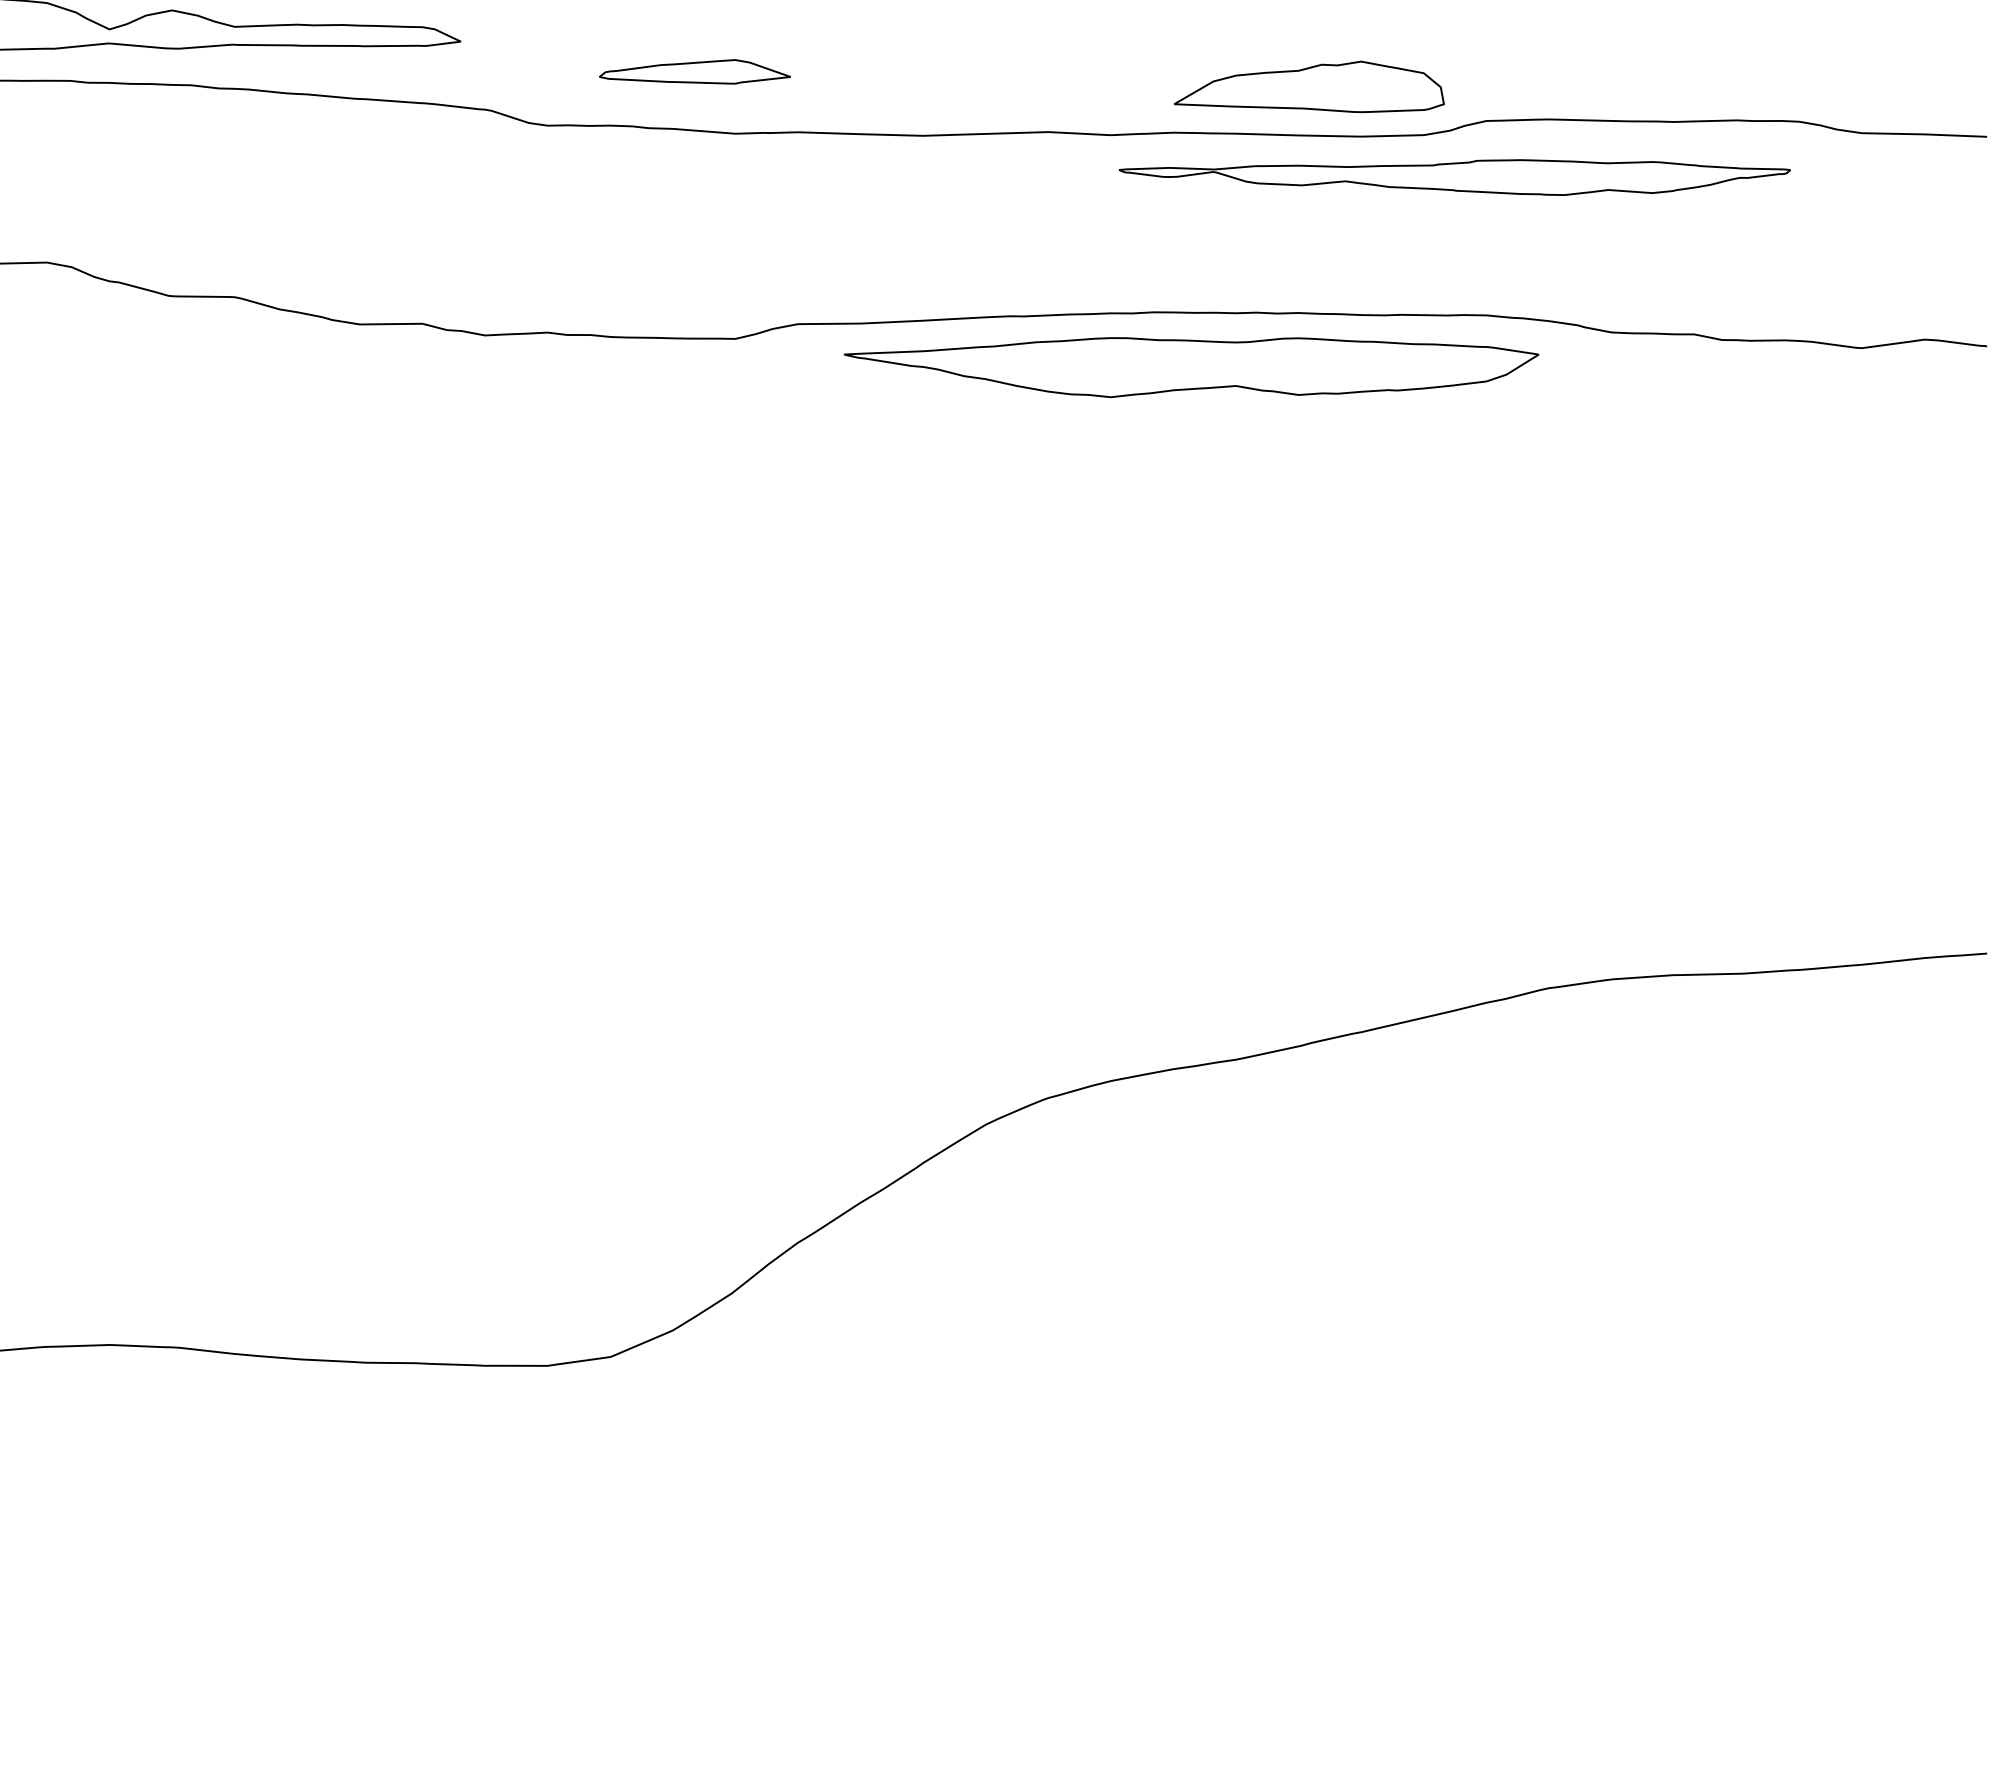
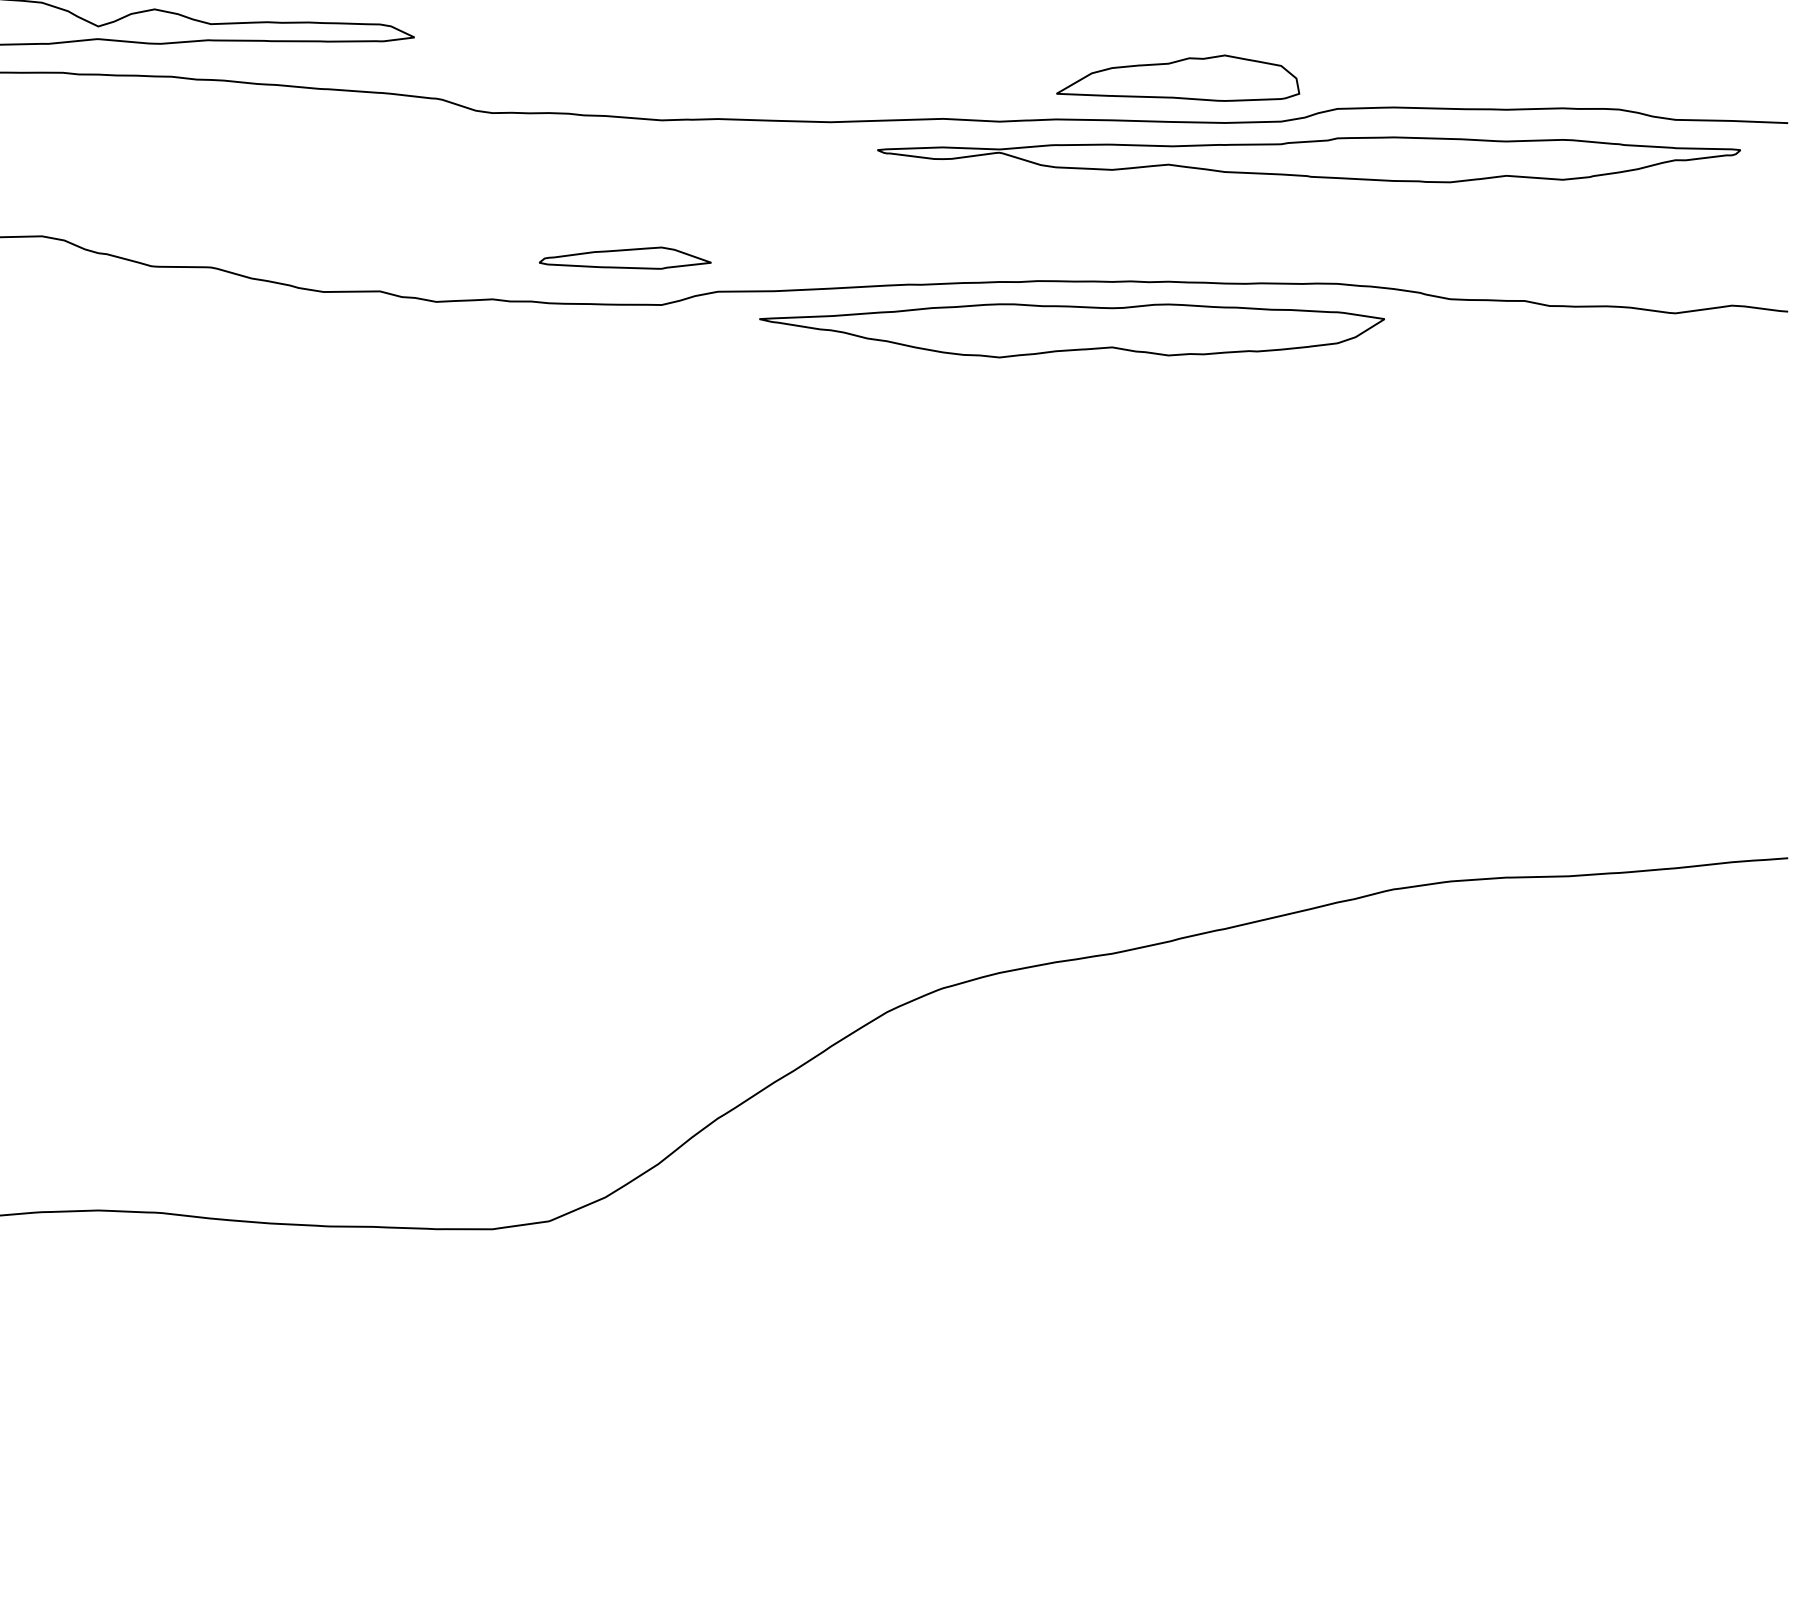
part: (694, 71) -> (624, 257), moved
part: (1454, 177) -> (1308, 159), size x1.43

